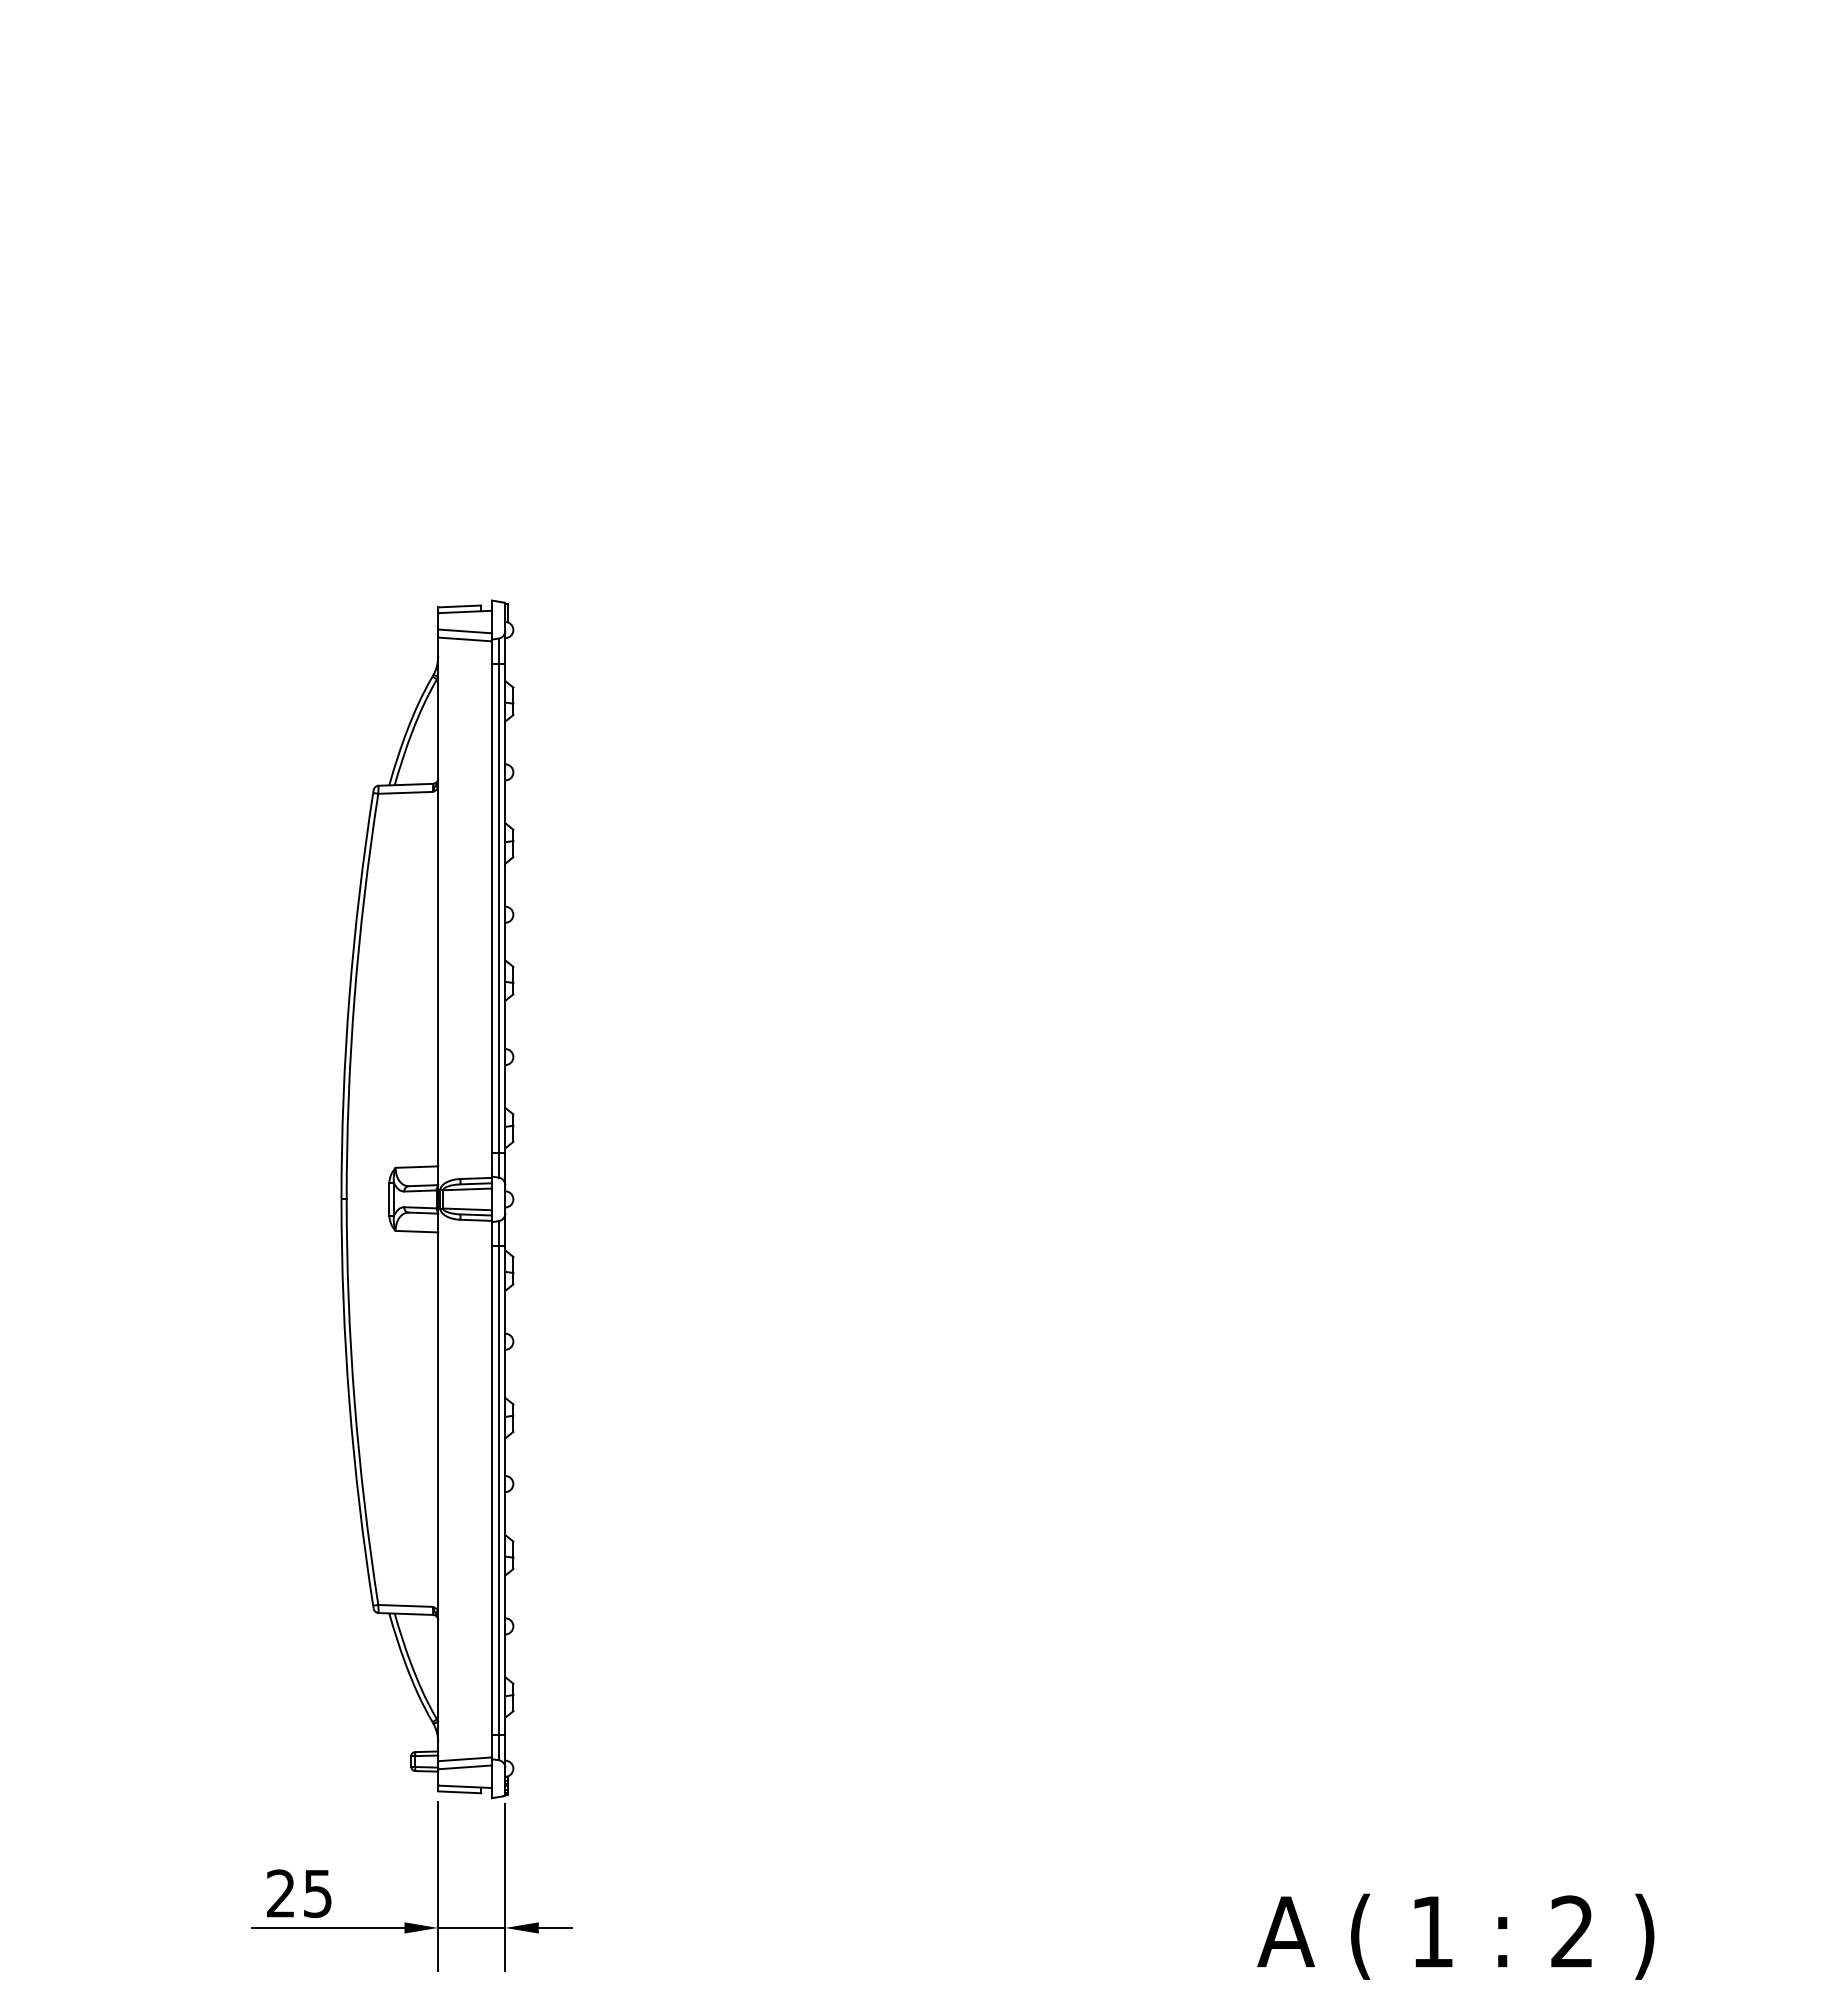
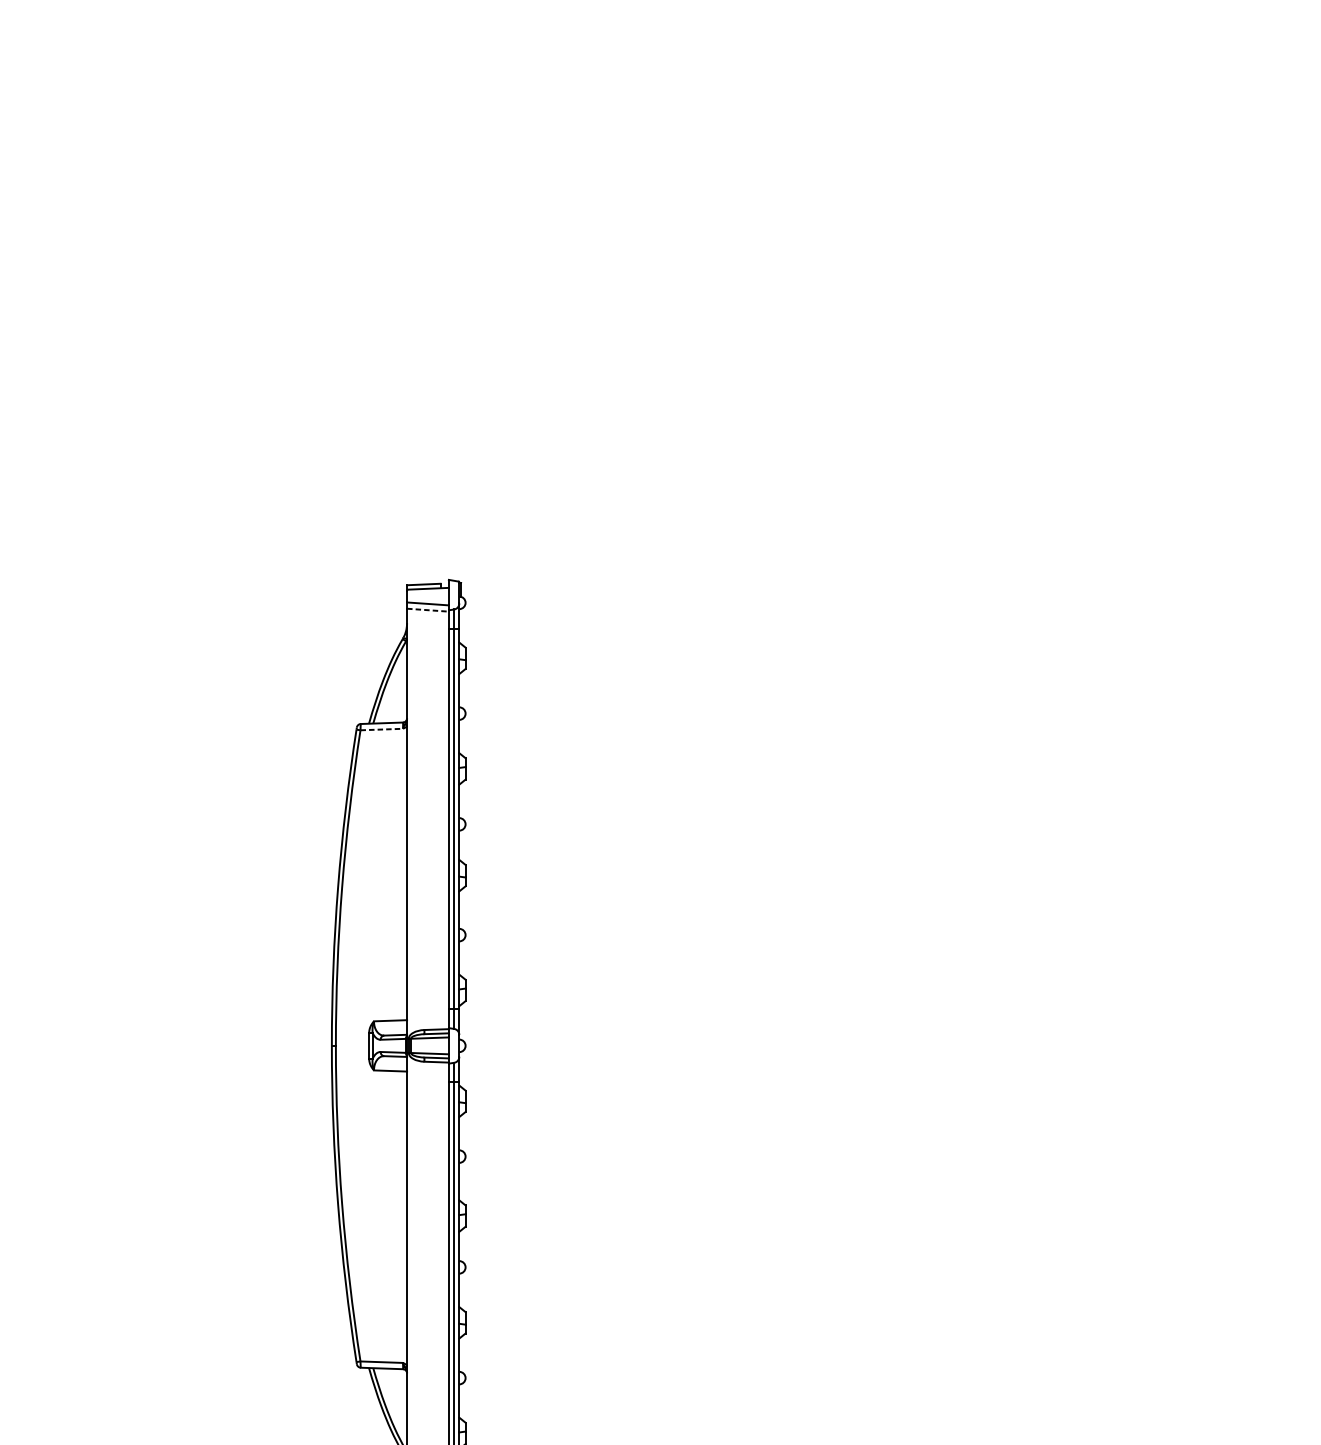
line: (465, 639) -> (428, 610), solid -> dashed
line: (406, 792) -> (382, 729), solid -> dashed

